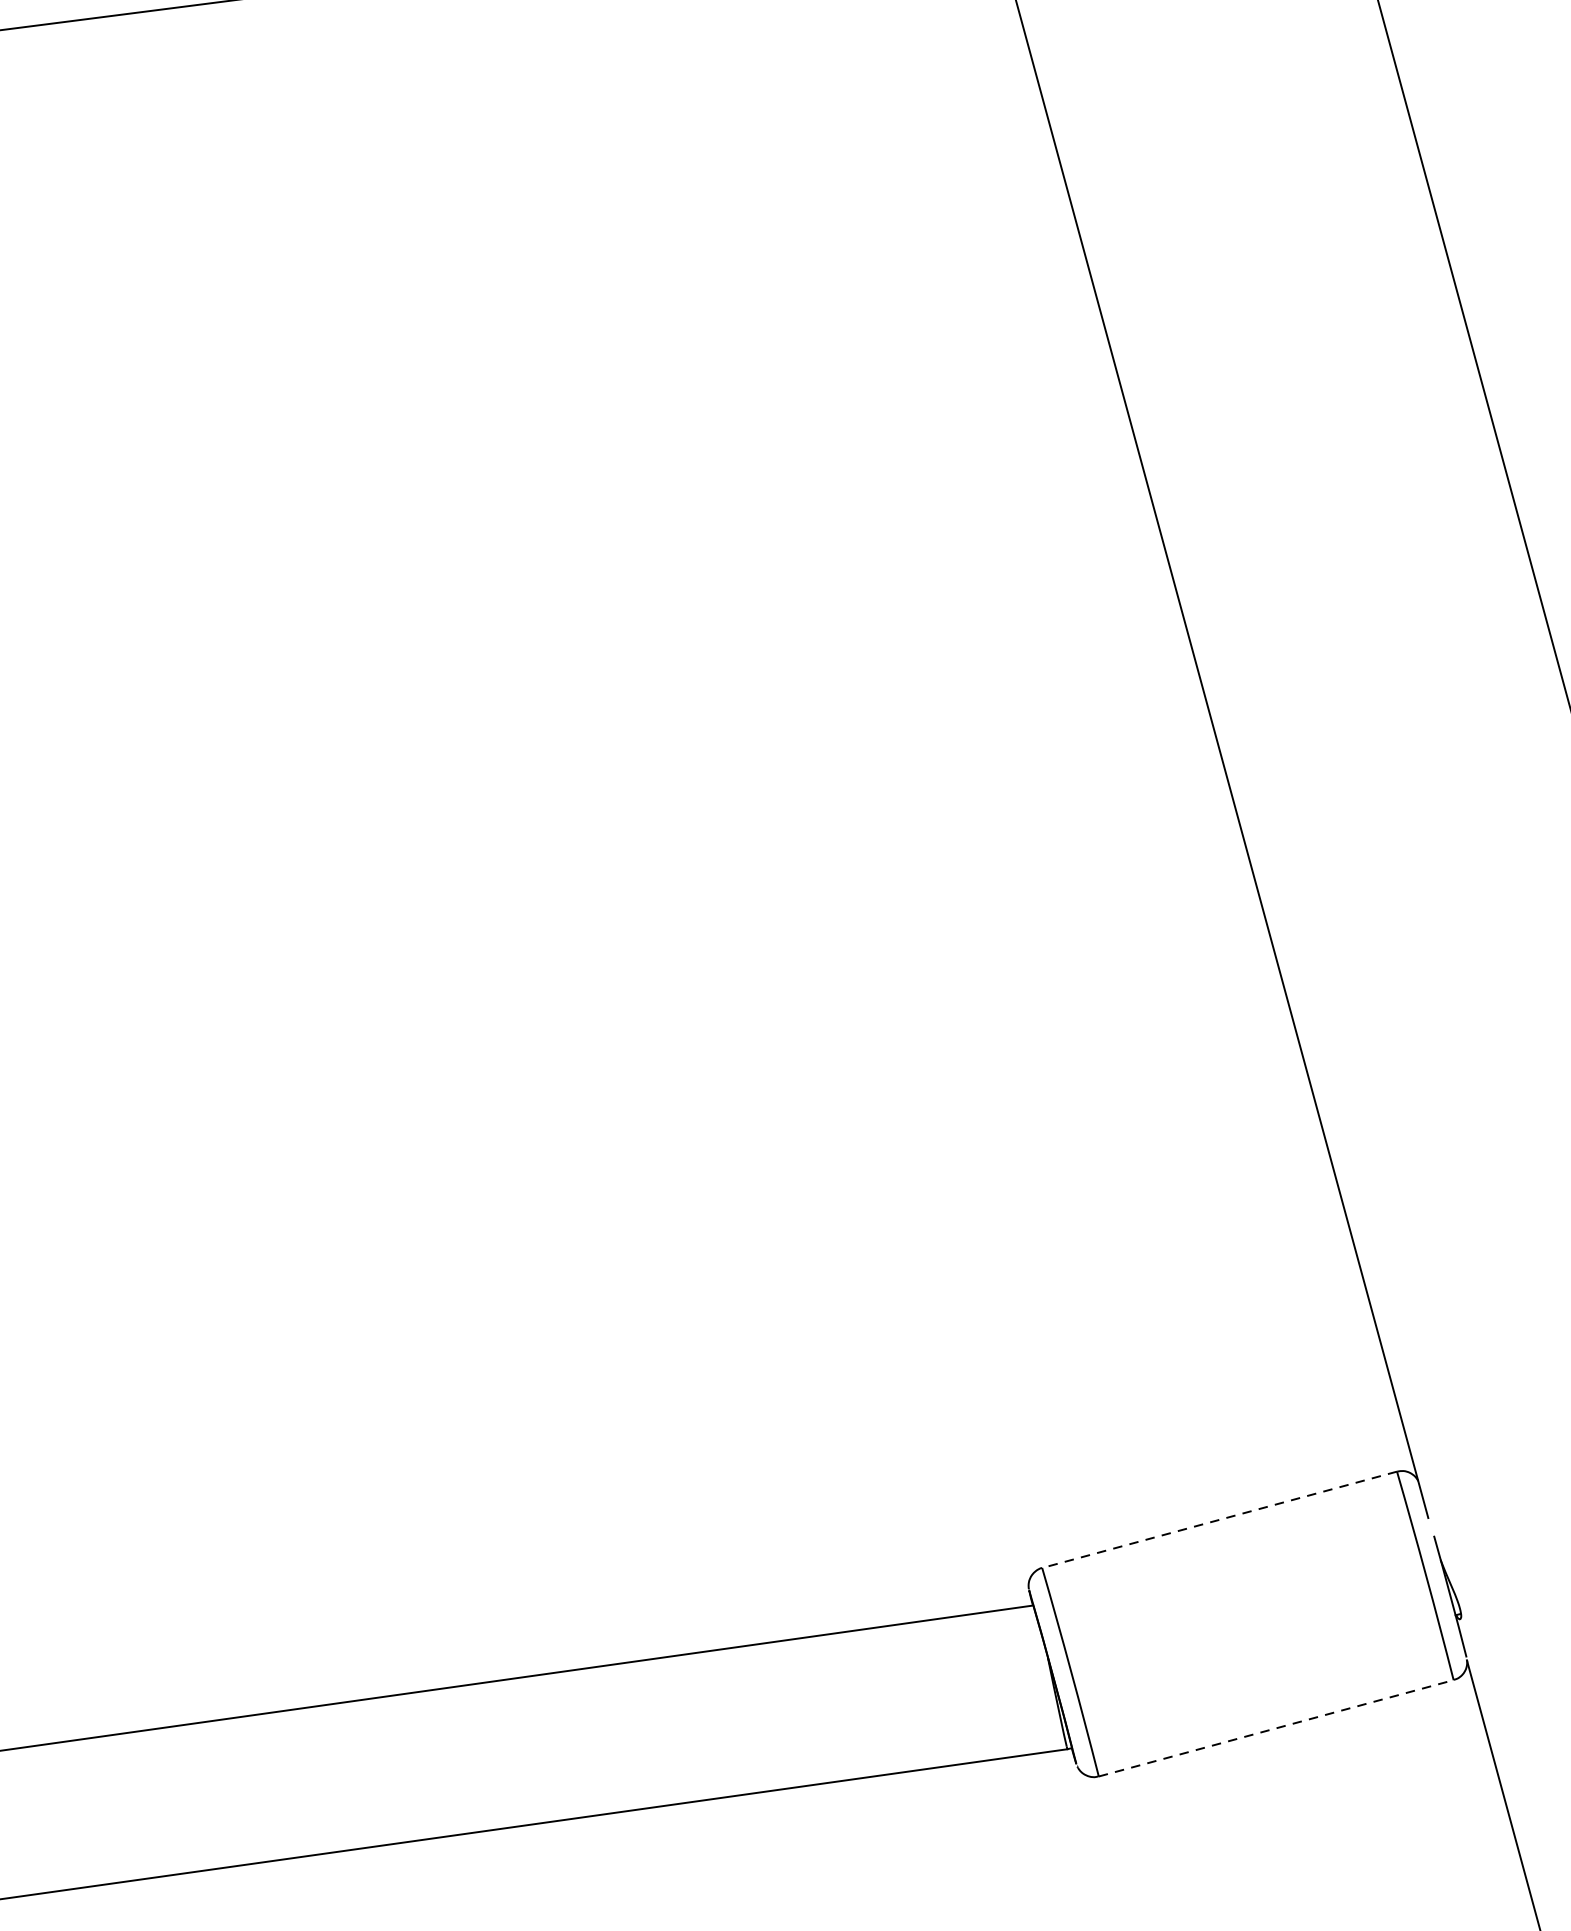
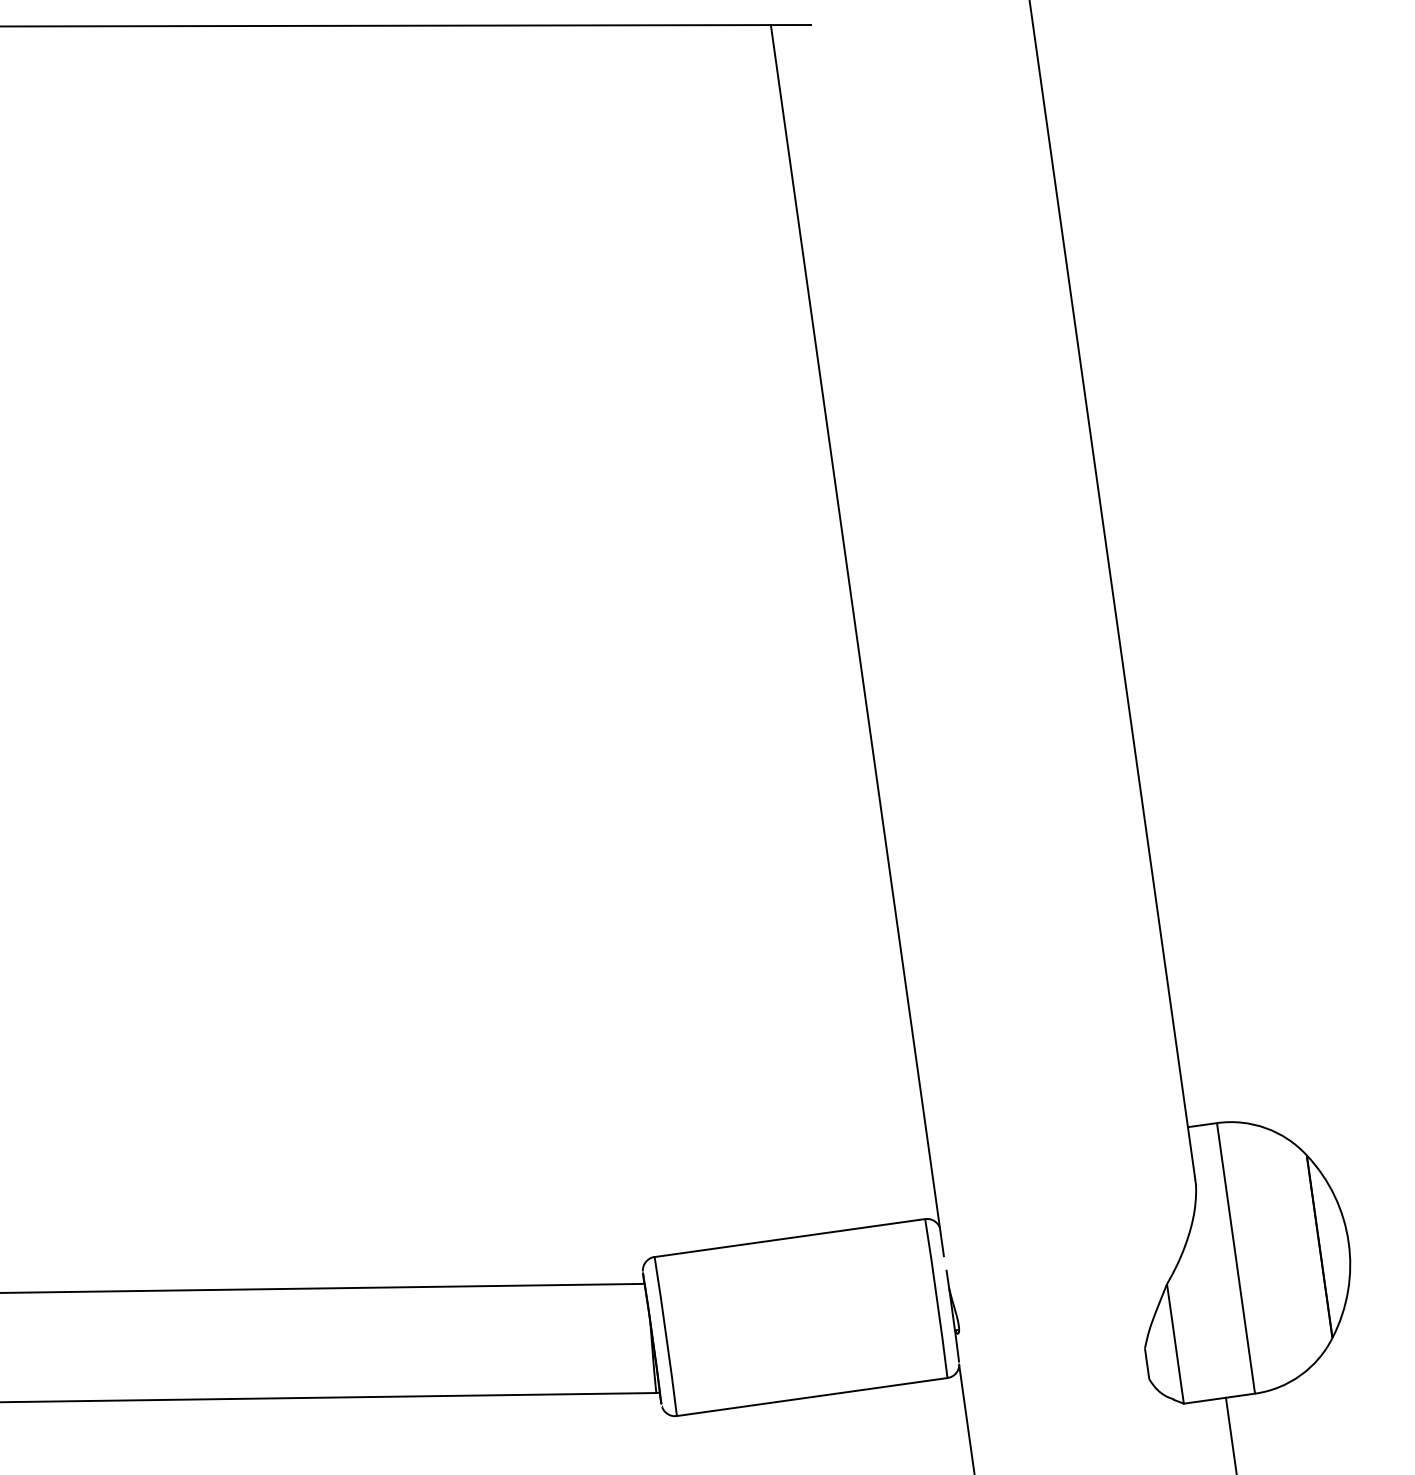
line: (1219, 1520) -> (789, 1238), dashed -> solid
line: (1276, 1728) -> (812, 1397), dashed -> solid

